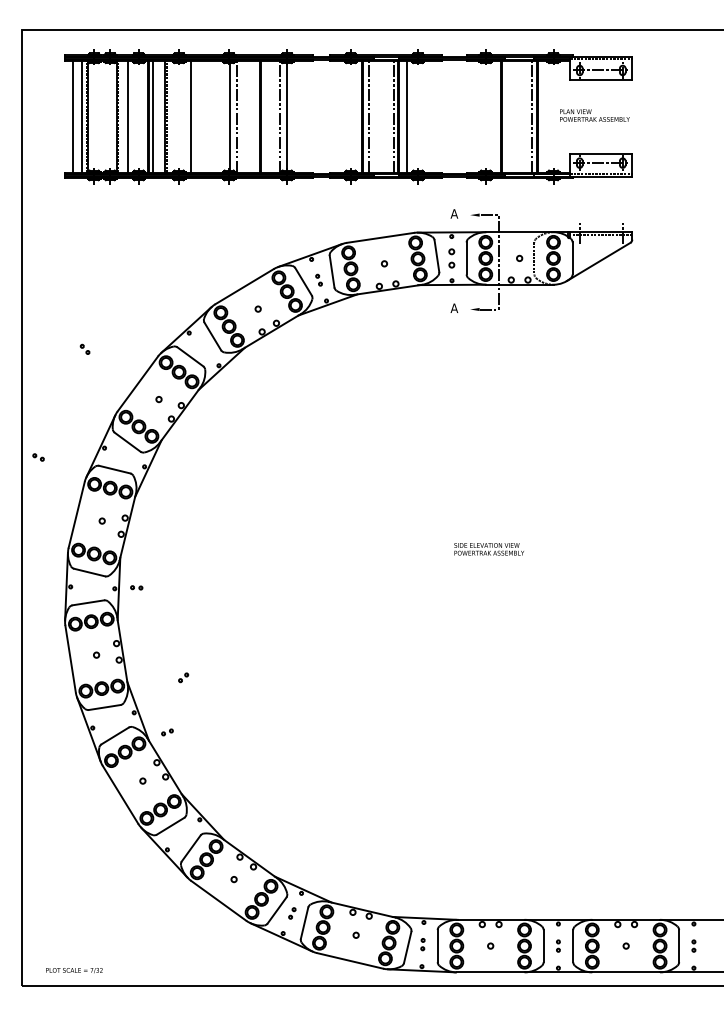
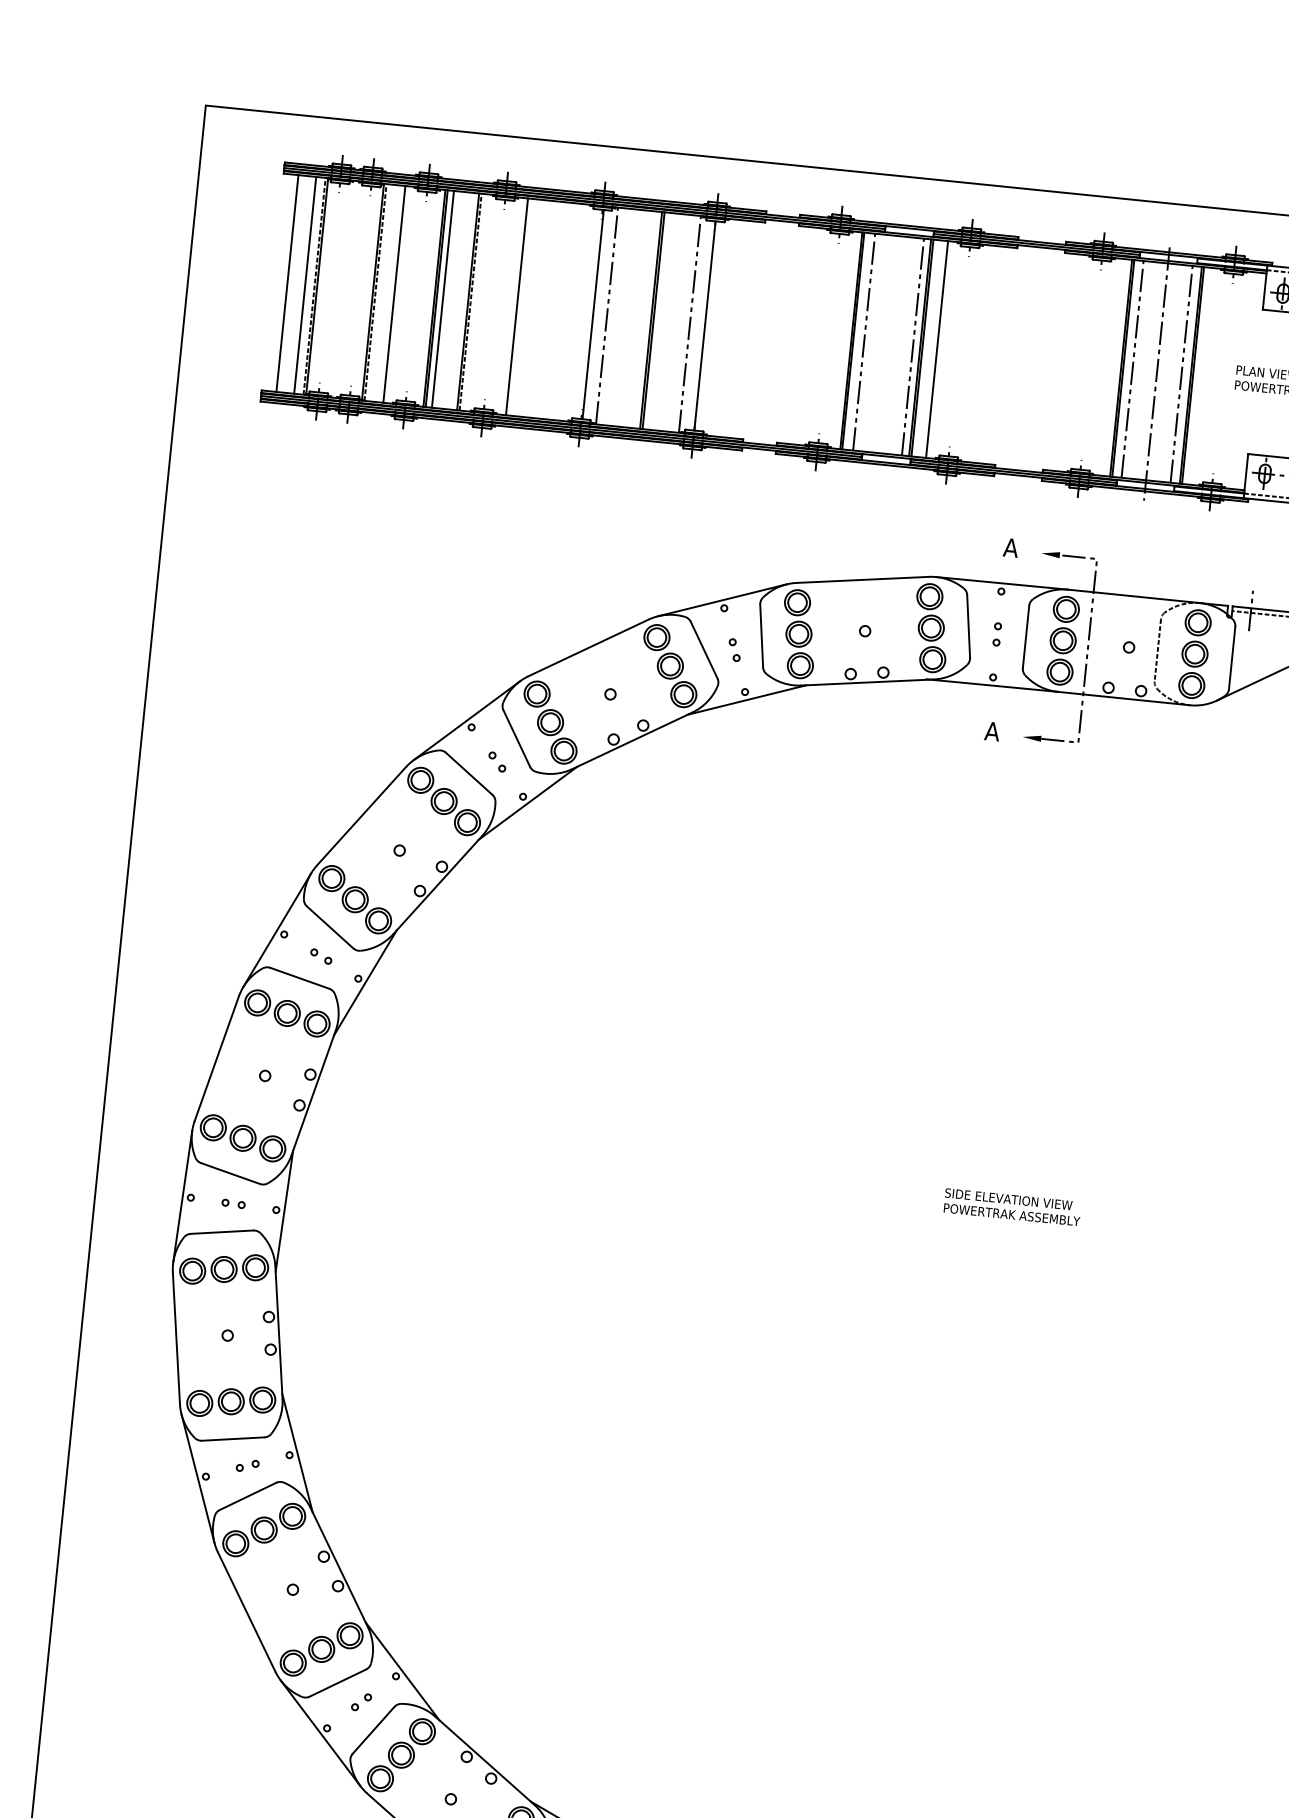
line: (507, 116) -> (1133, 368), added
line: (519, 117) -> (1156, 373), added
part: (451, 258) -> (996, 634), size x0.62
part: (84, 348) -> (496, 760), moved
part: (38, 457) -> (321, 956), moved
part: (136, 587) -> (233, 1203), moved
part: (183, 677) -> (361, 1701), moved
part: (167, 732) -> (247, 1466), moved

